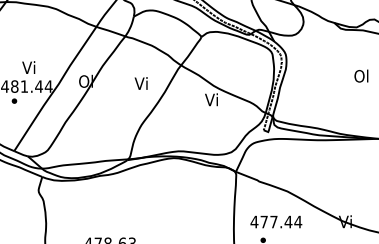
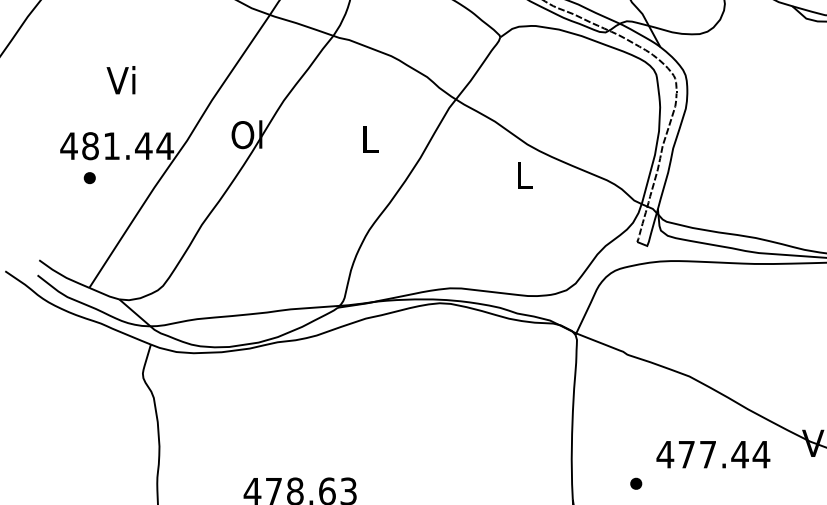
text: (28, 67) -> (120, 80), moved
text: (140, 83) -> (366, 139), Vi -> L
text: (211, 99) -> (522, 174), Vi -> L
text: (276, 221) -> (713, 453), moved

